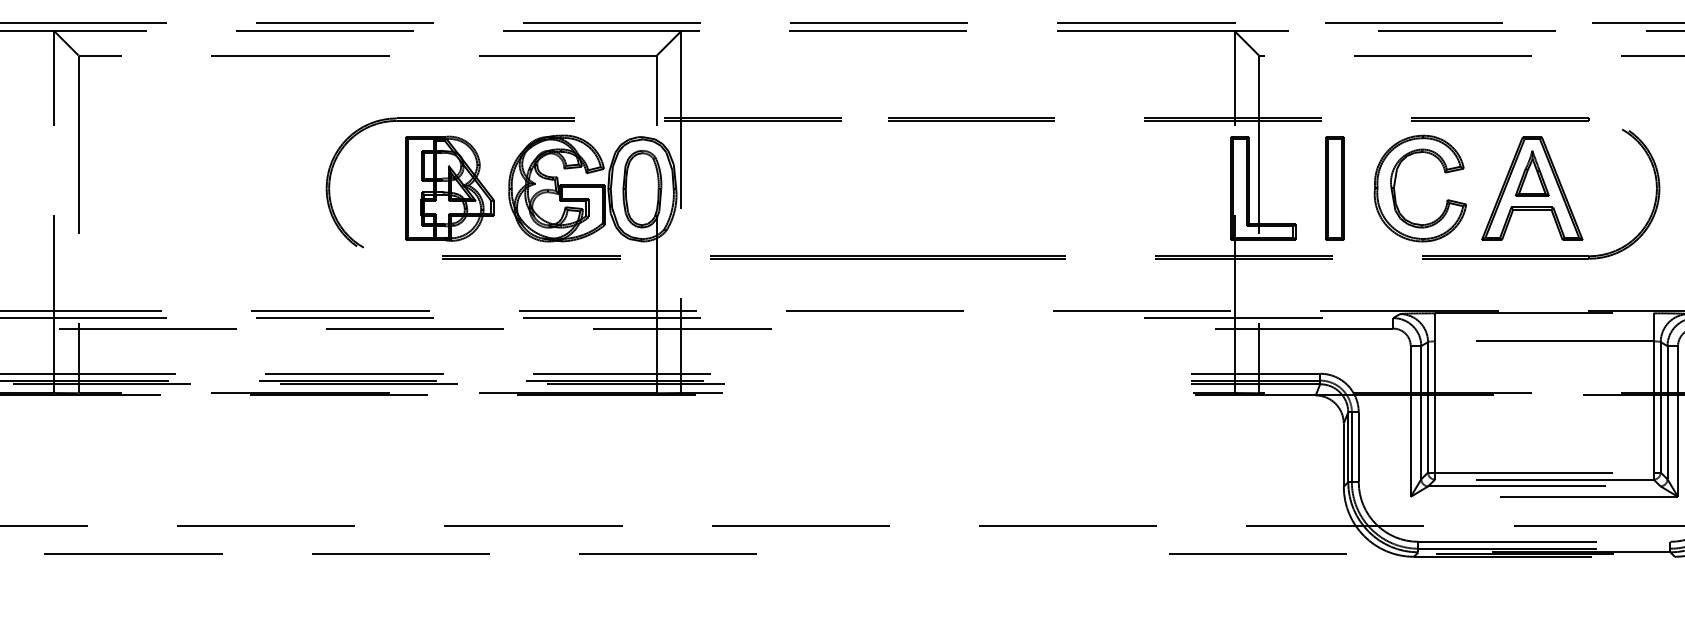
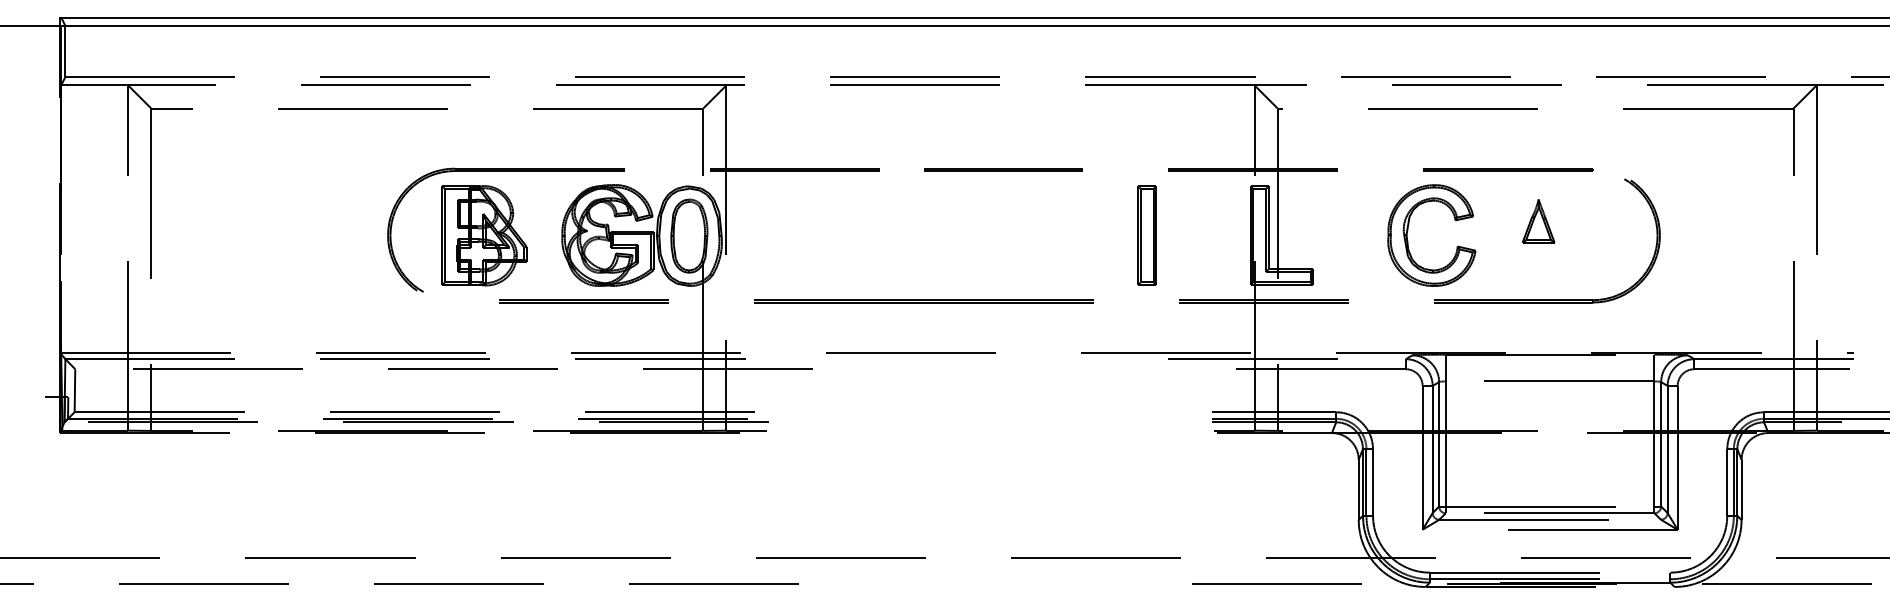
part: (449, 188) -> (484, 235), moved
part: (1334, 188) -> (1146, 235), moved
part: (1532, 188) -> (1538, 235), removed

